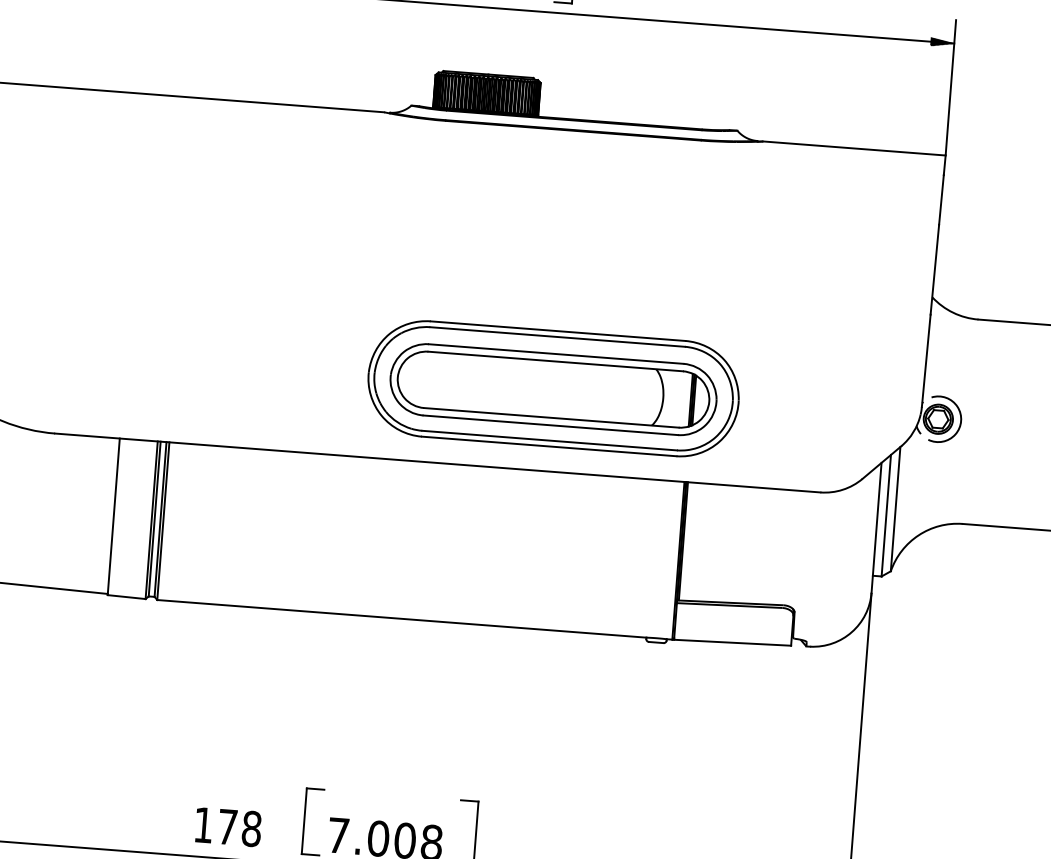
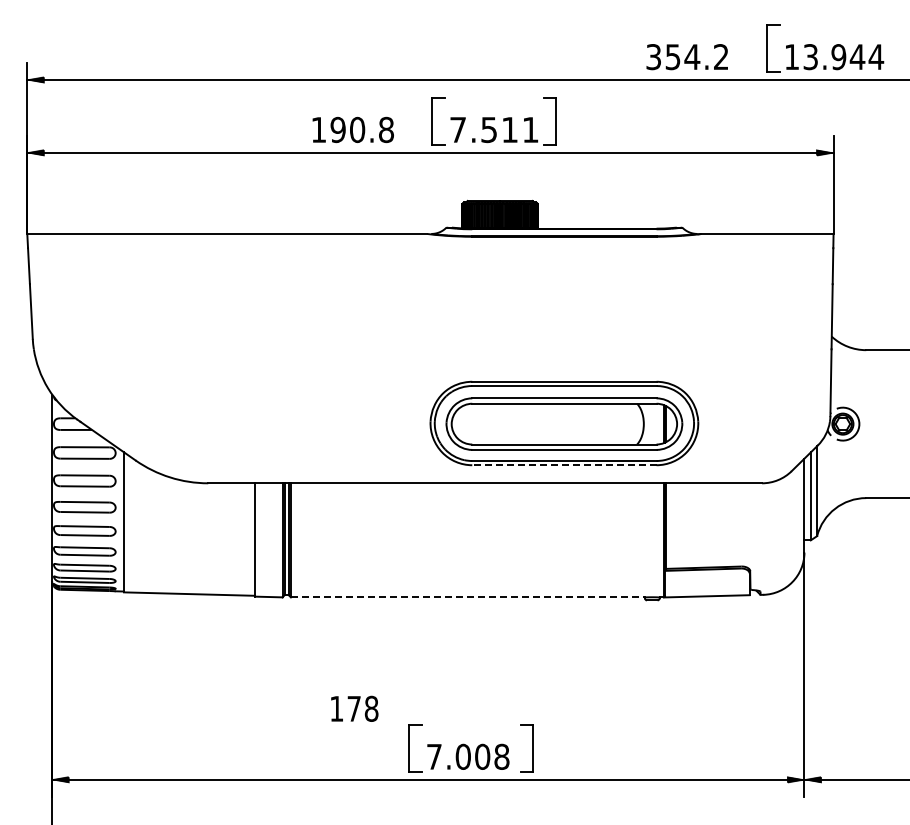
line: (547, 446) -> (563, 465), solid -> dashed
line: (401, 618) -> (467, 597), solid -> dashed
text: (228, 826) -> (354, 708), moved

